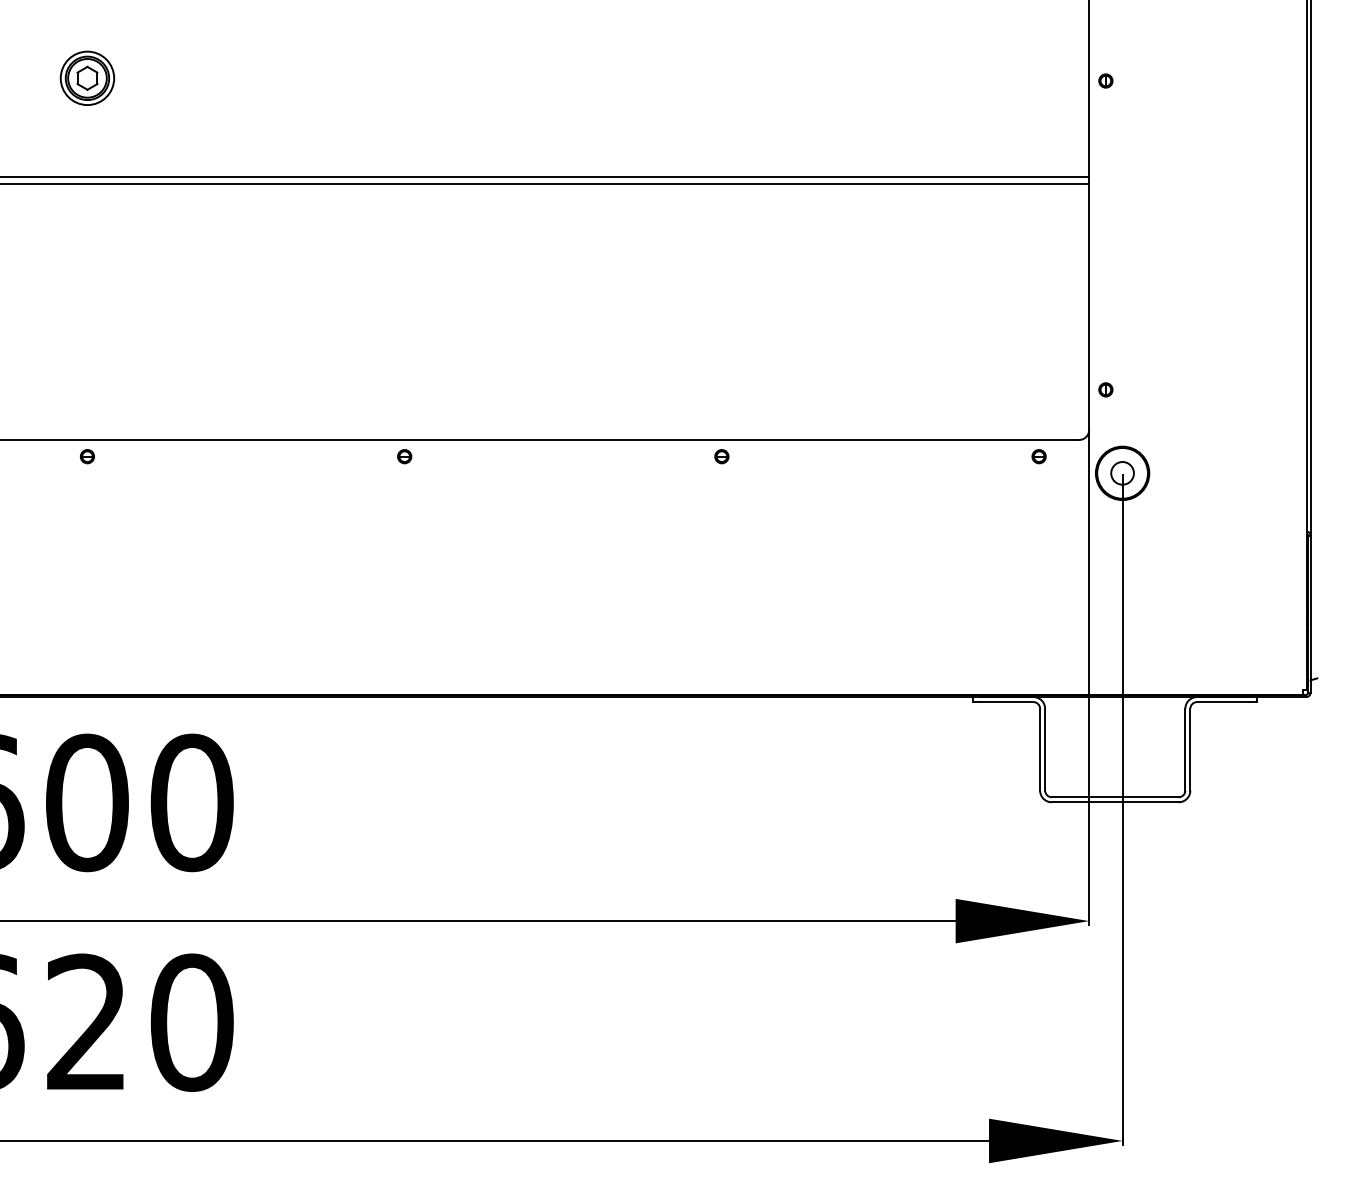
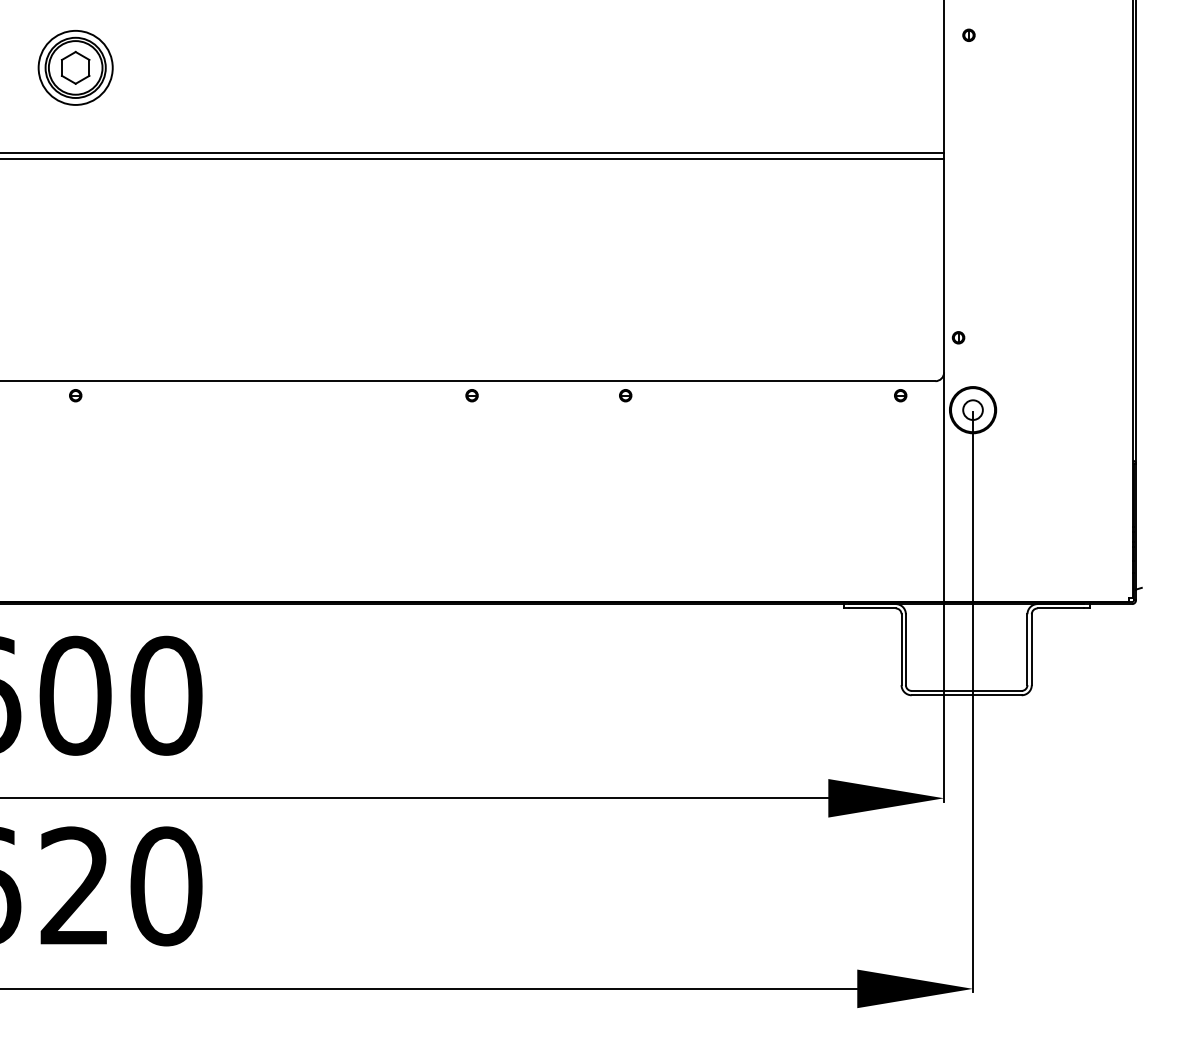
part: (87, 77) -> (75, 66), size x1.6
part: (1105, 80) -> (968, 34), moved
part: (404, 456) -> (471, 395), moved

